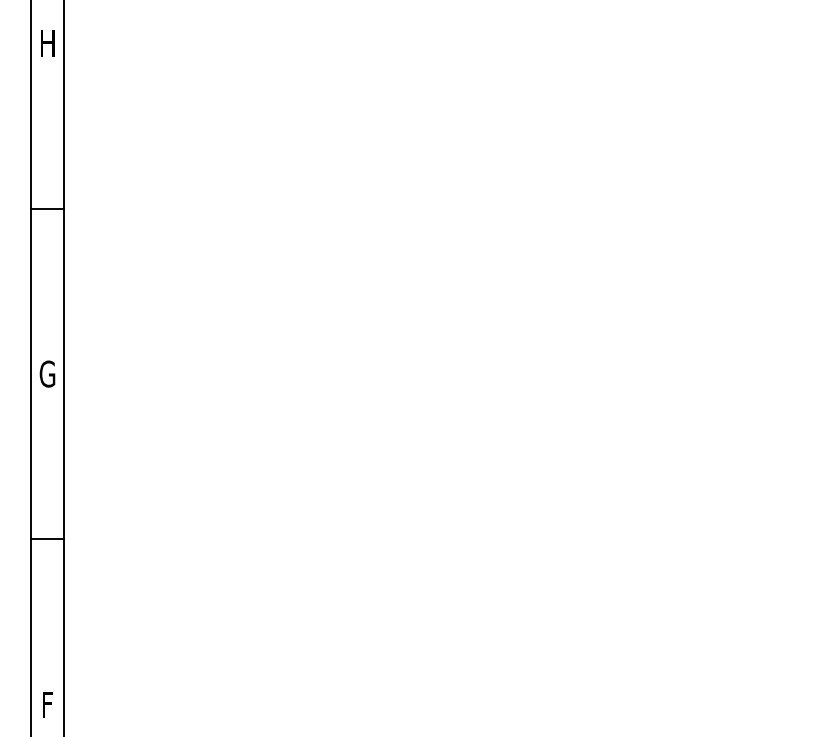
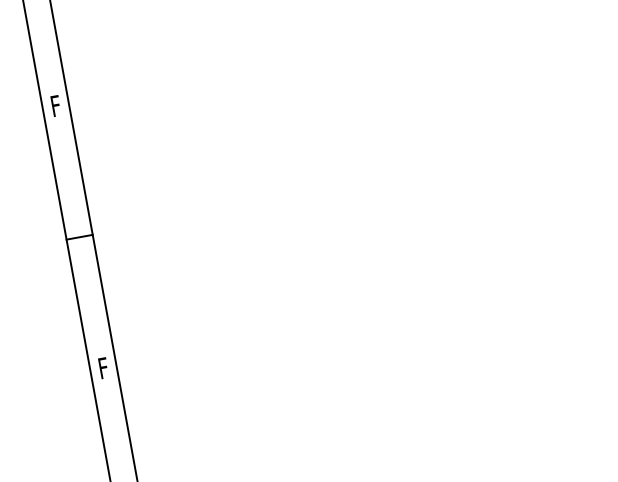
text: (47, 43) -> (55, 106), H -> F
text: (47, 373) -> (103, 367), G -> F

